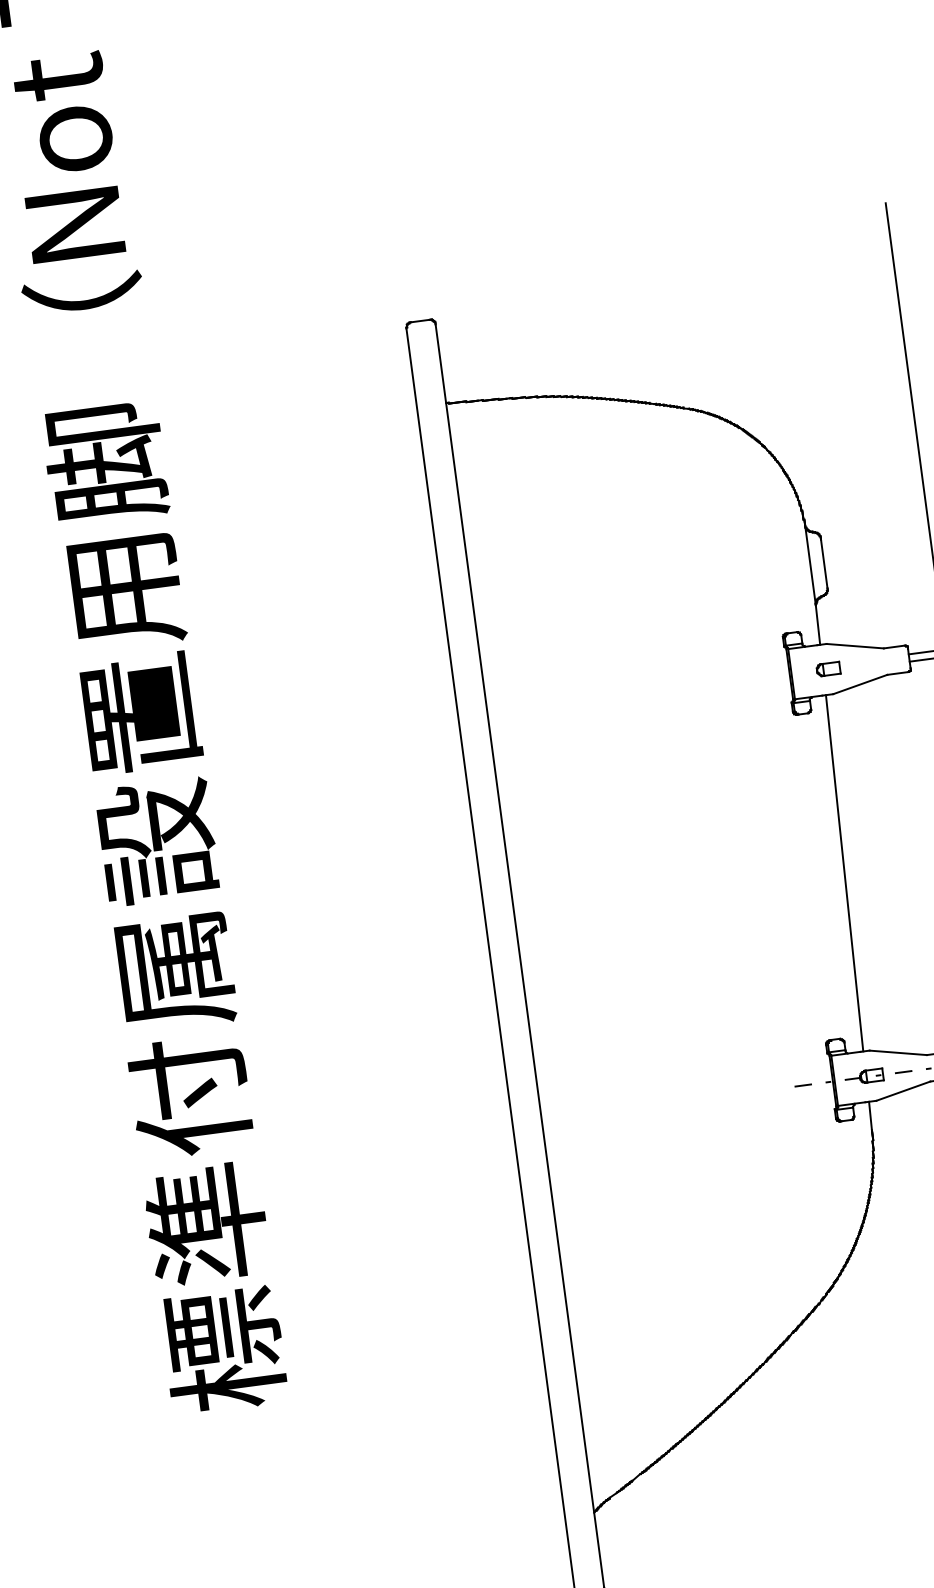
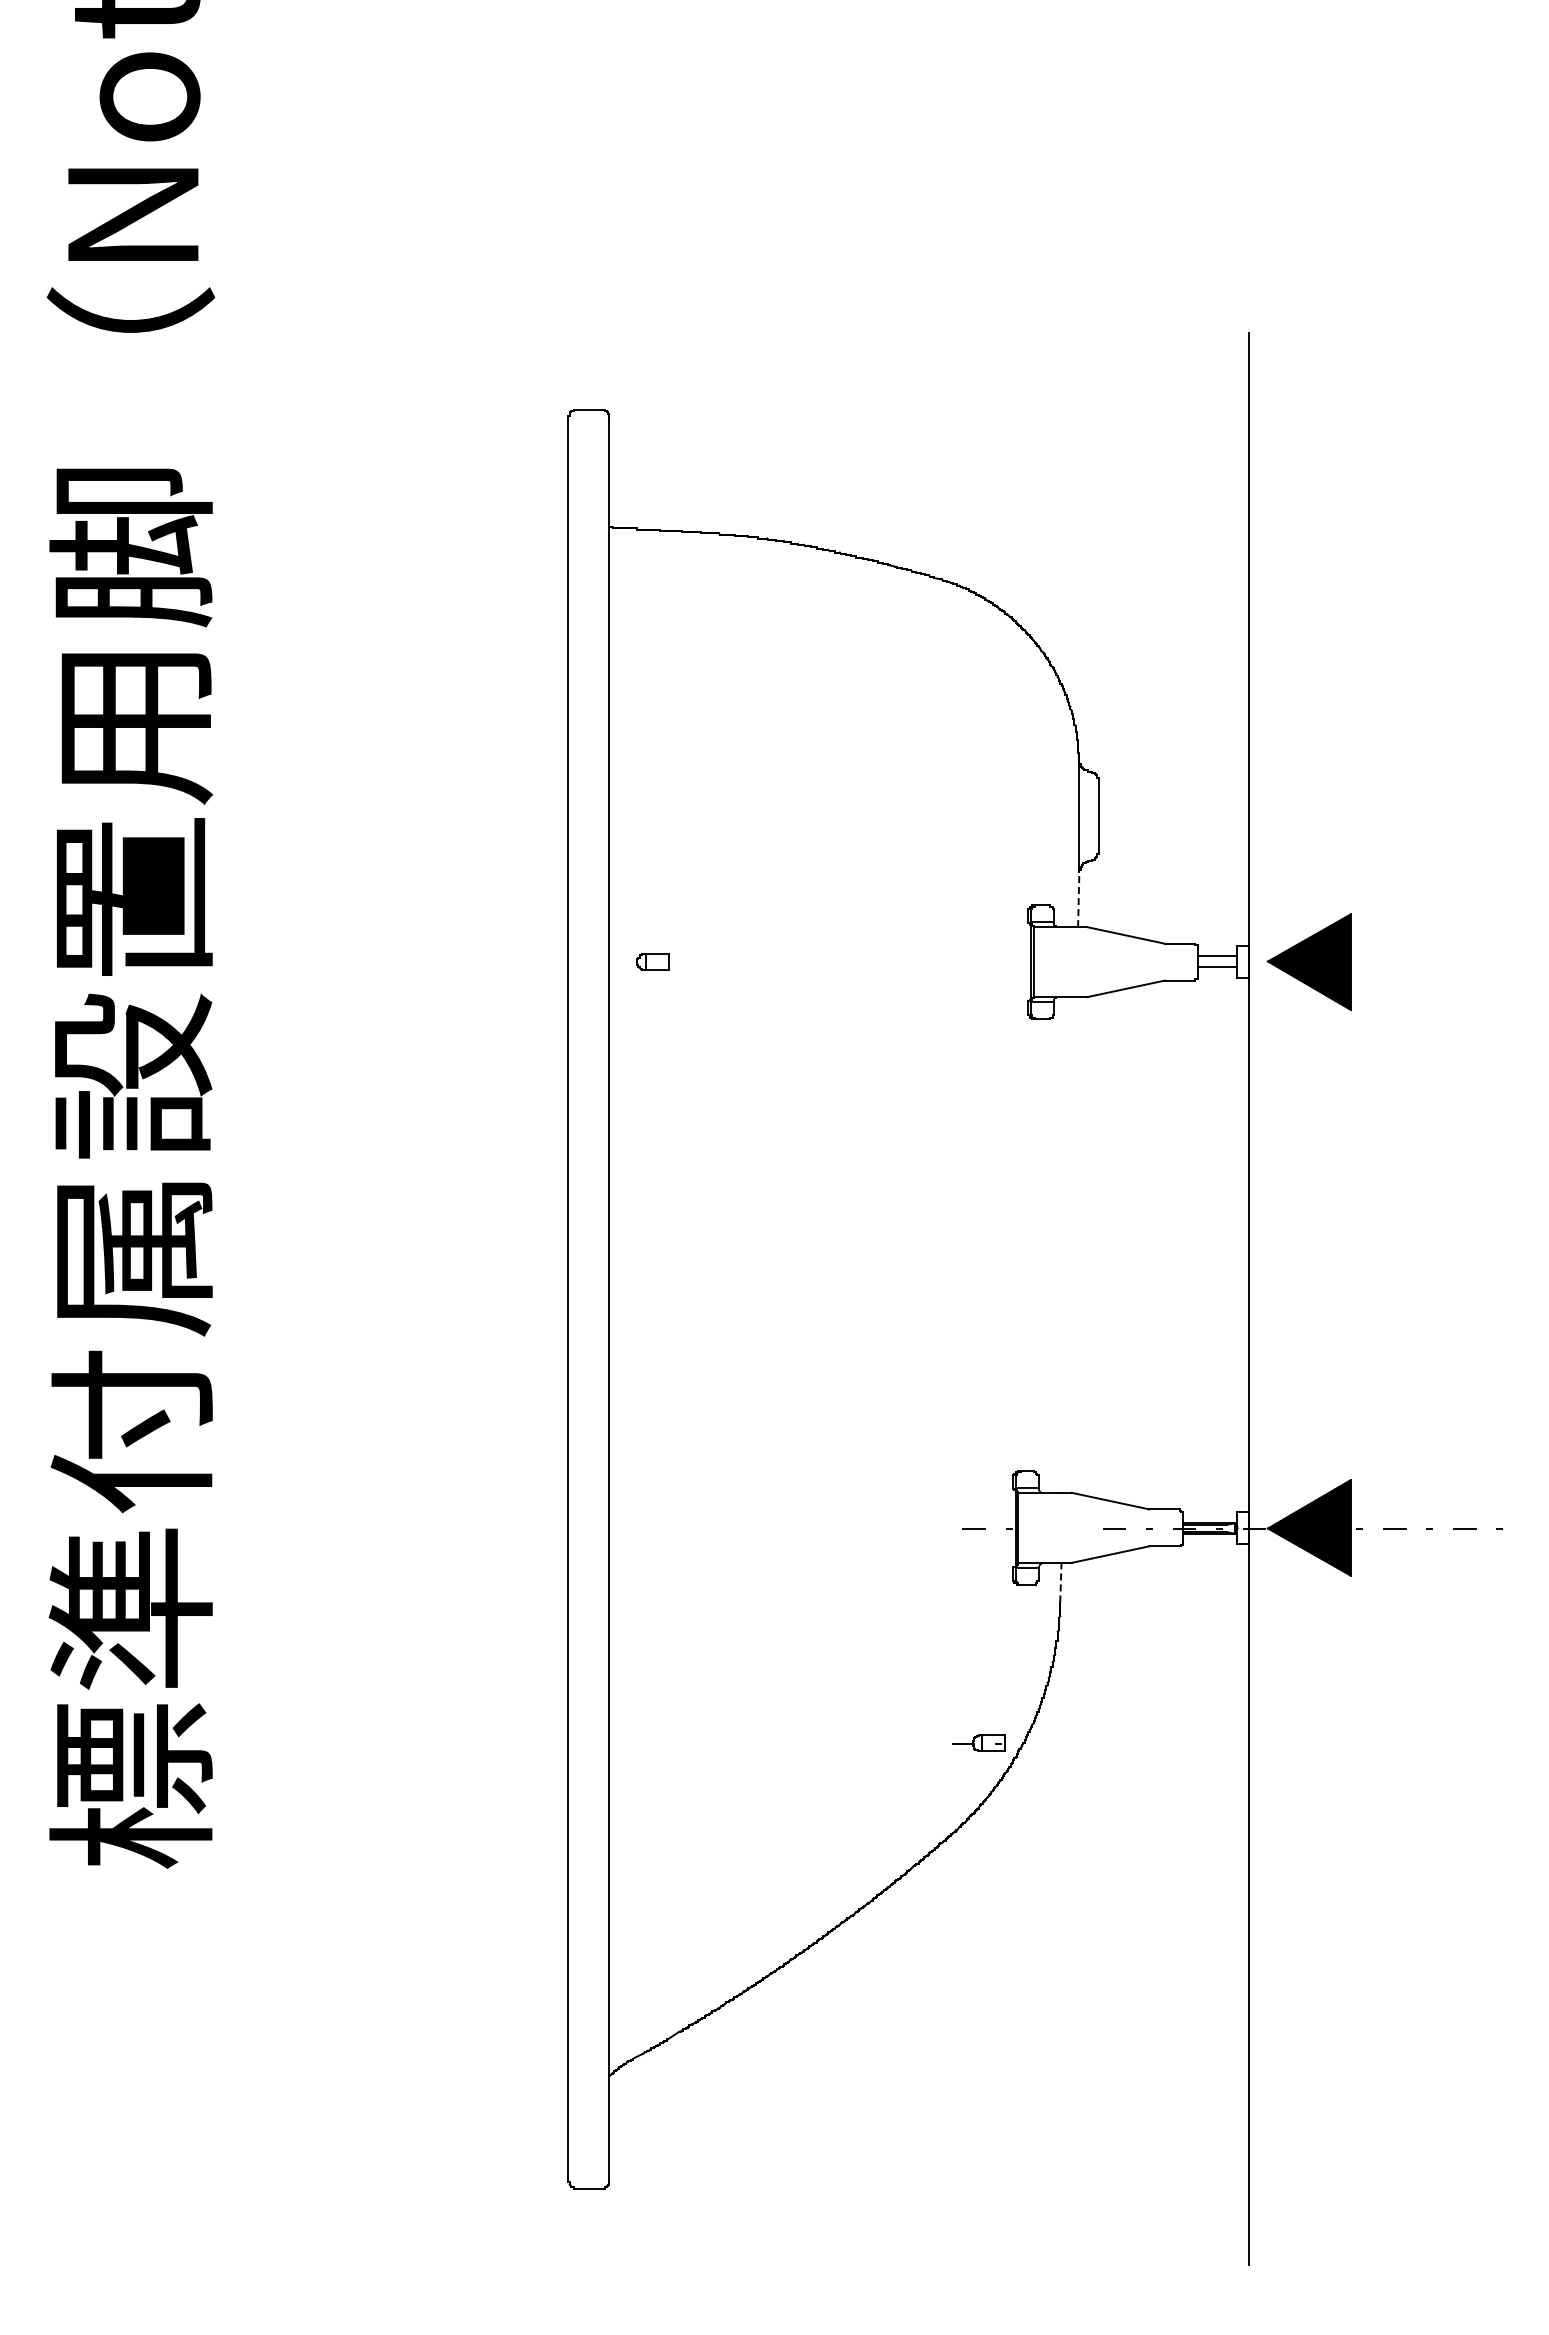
line: (817, 625) -> (1078, 899), solid -> dashed
part: (828, 668) -> (652, 961), moved
line: (844, 872) -> (1069, 1244), removed
part: (864, 1076) -> (978, 1742), moved
line: (870, 1115) -> (1060, 1582), solid -> dashed

